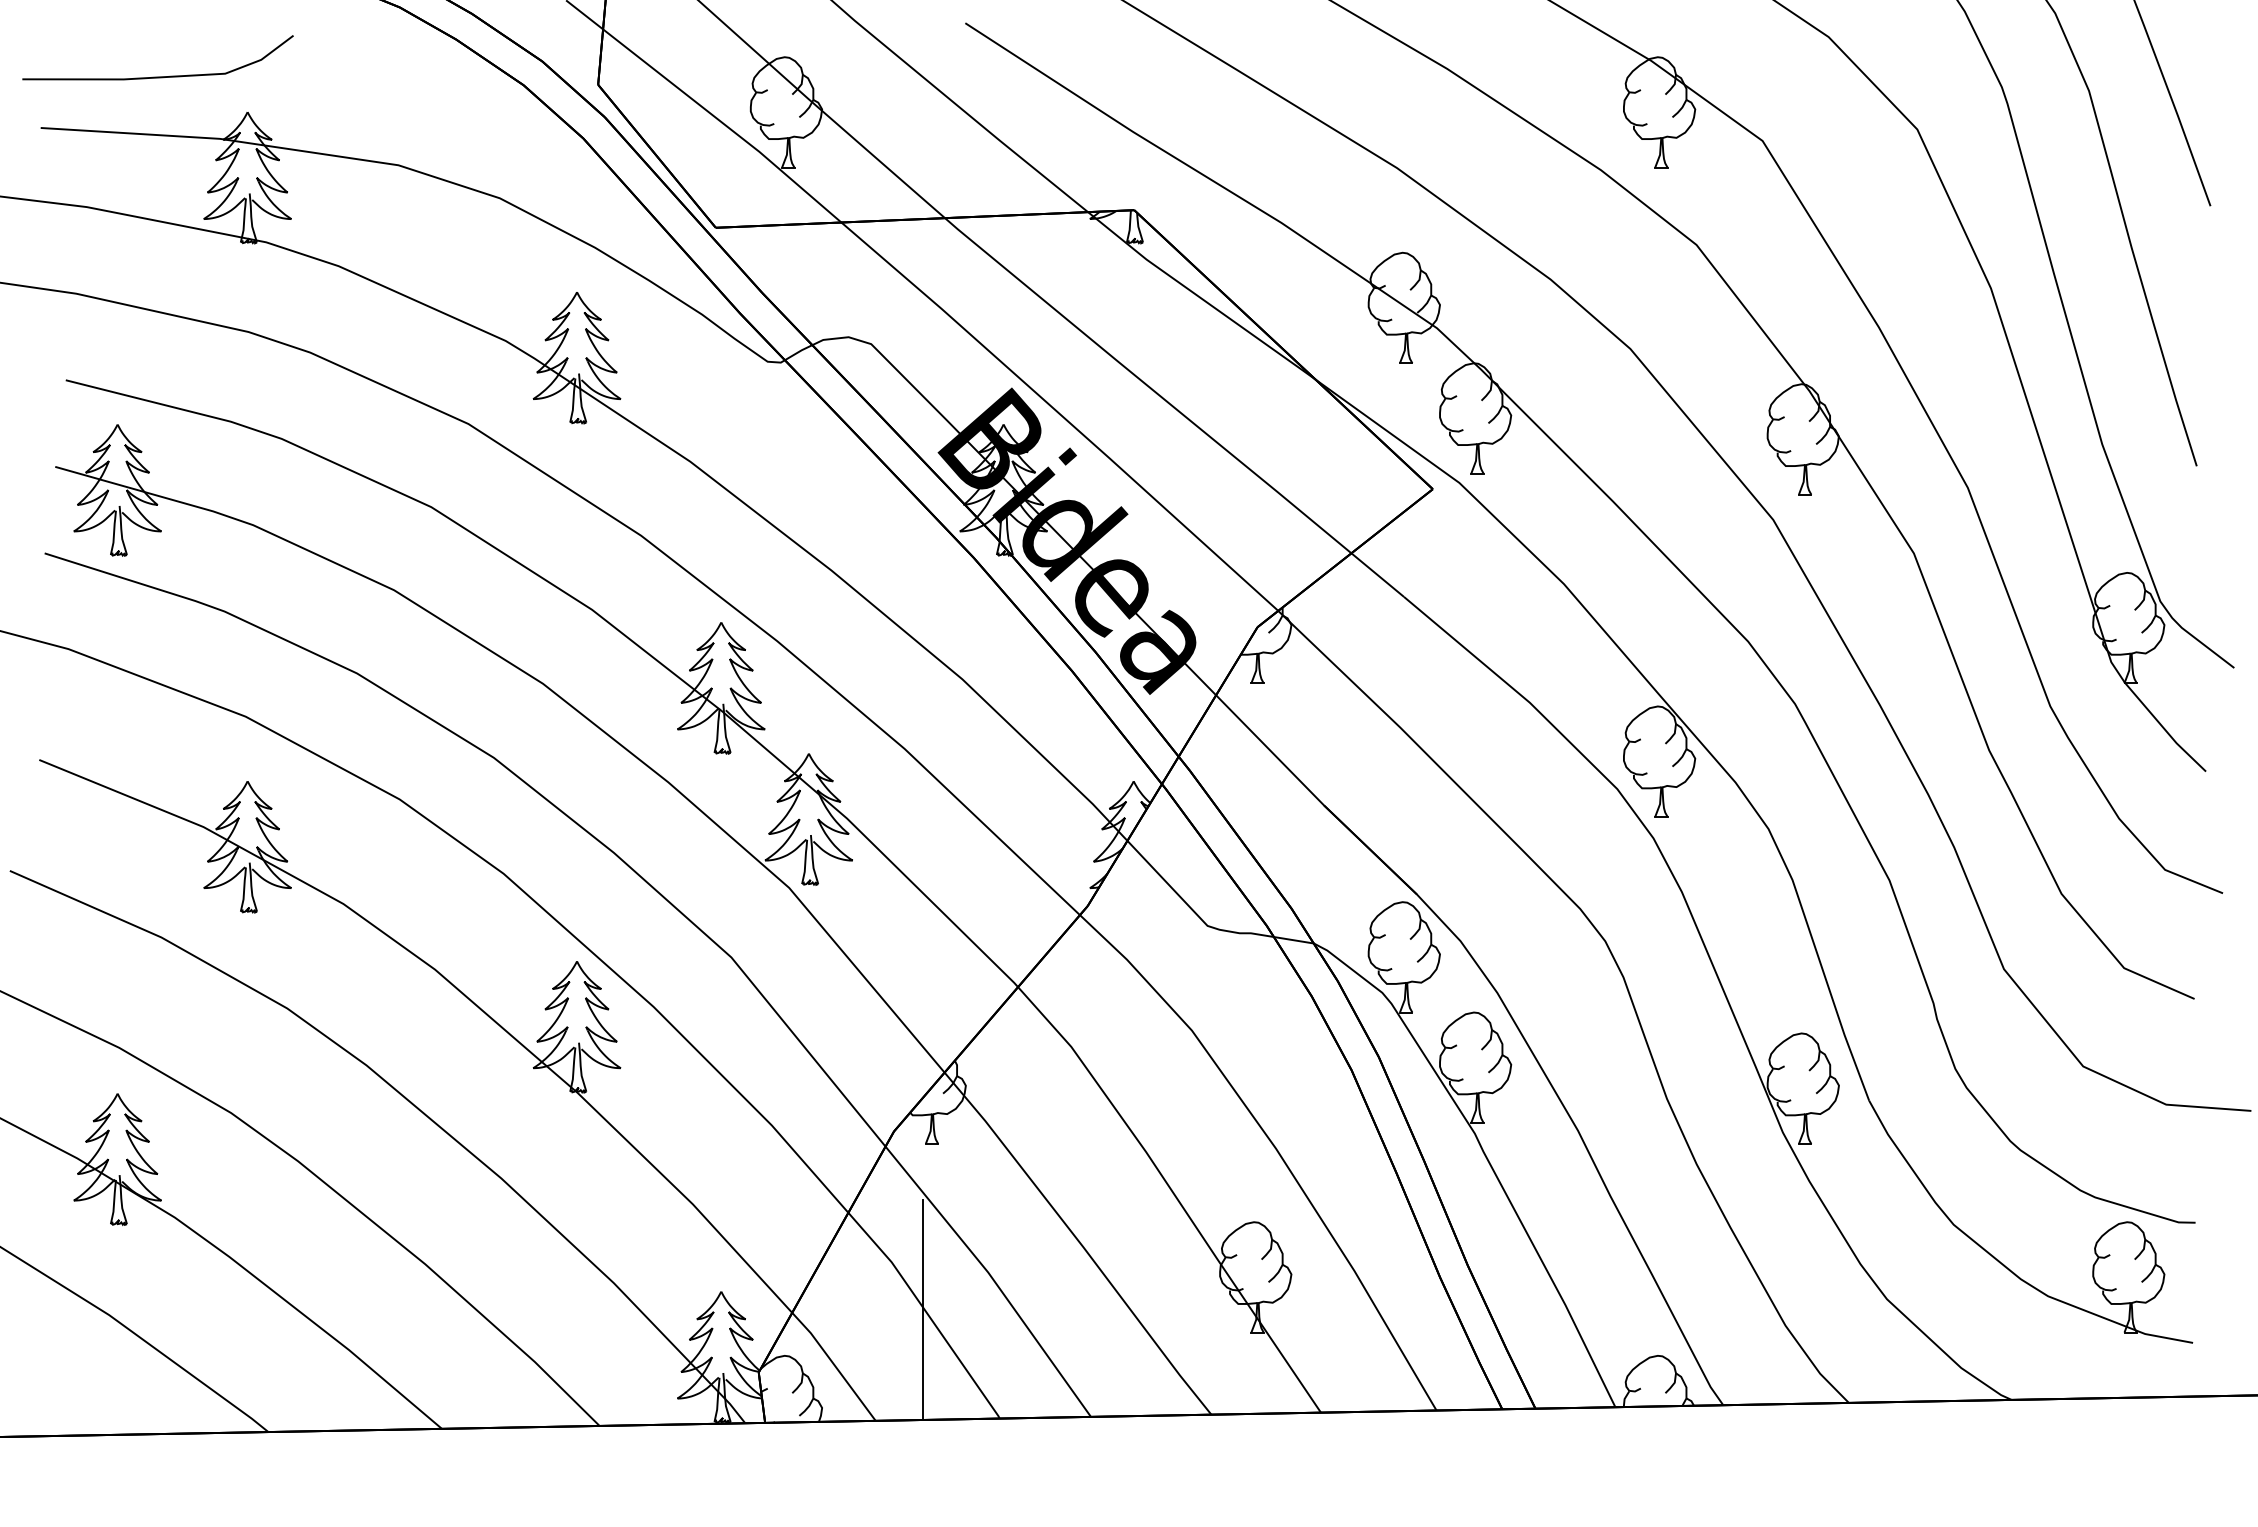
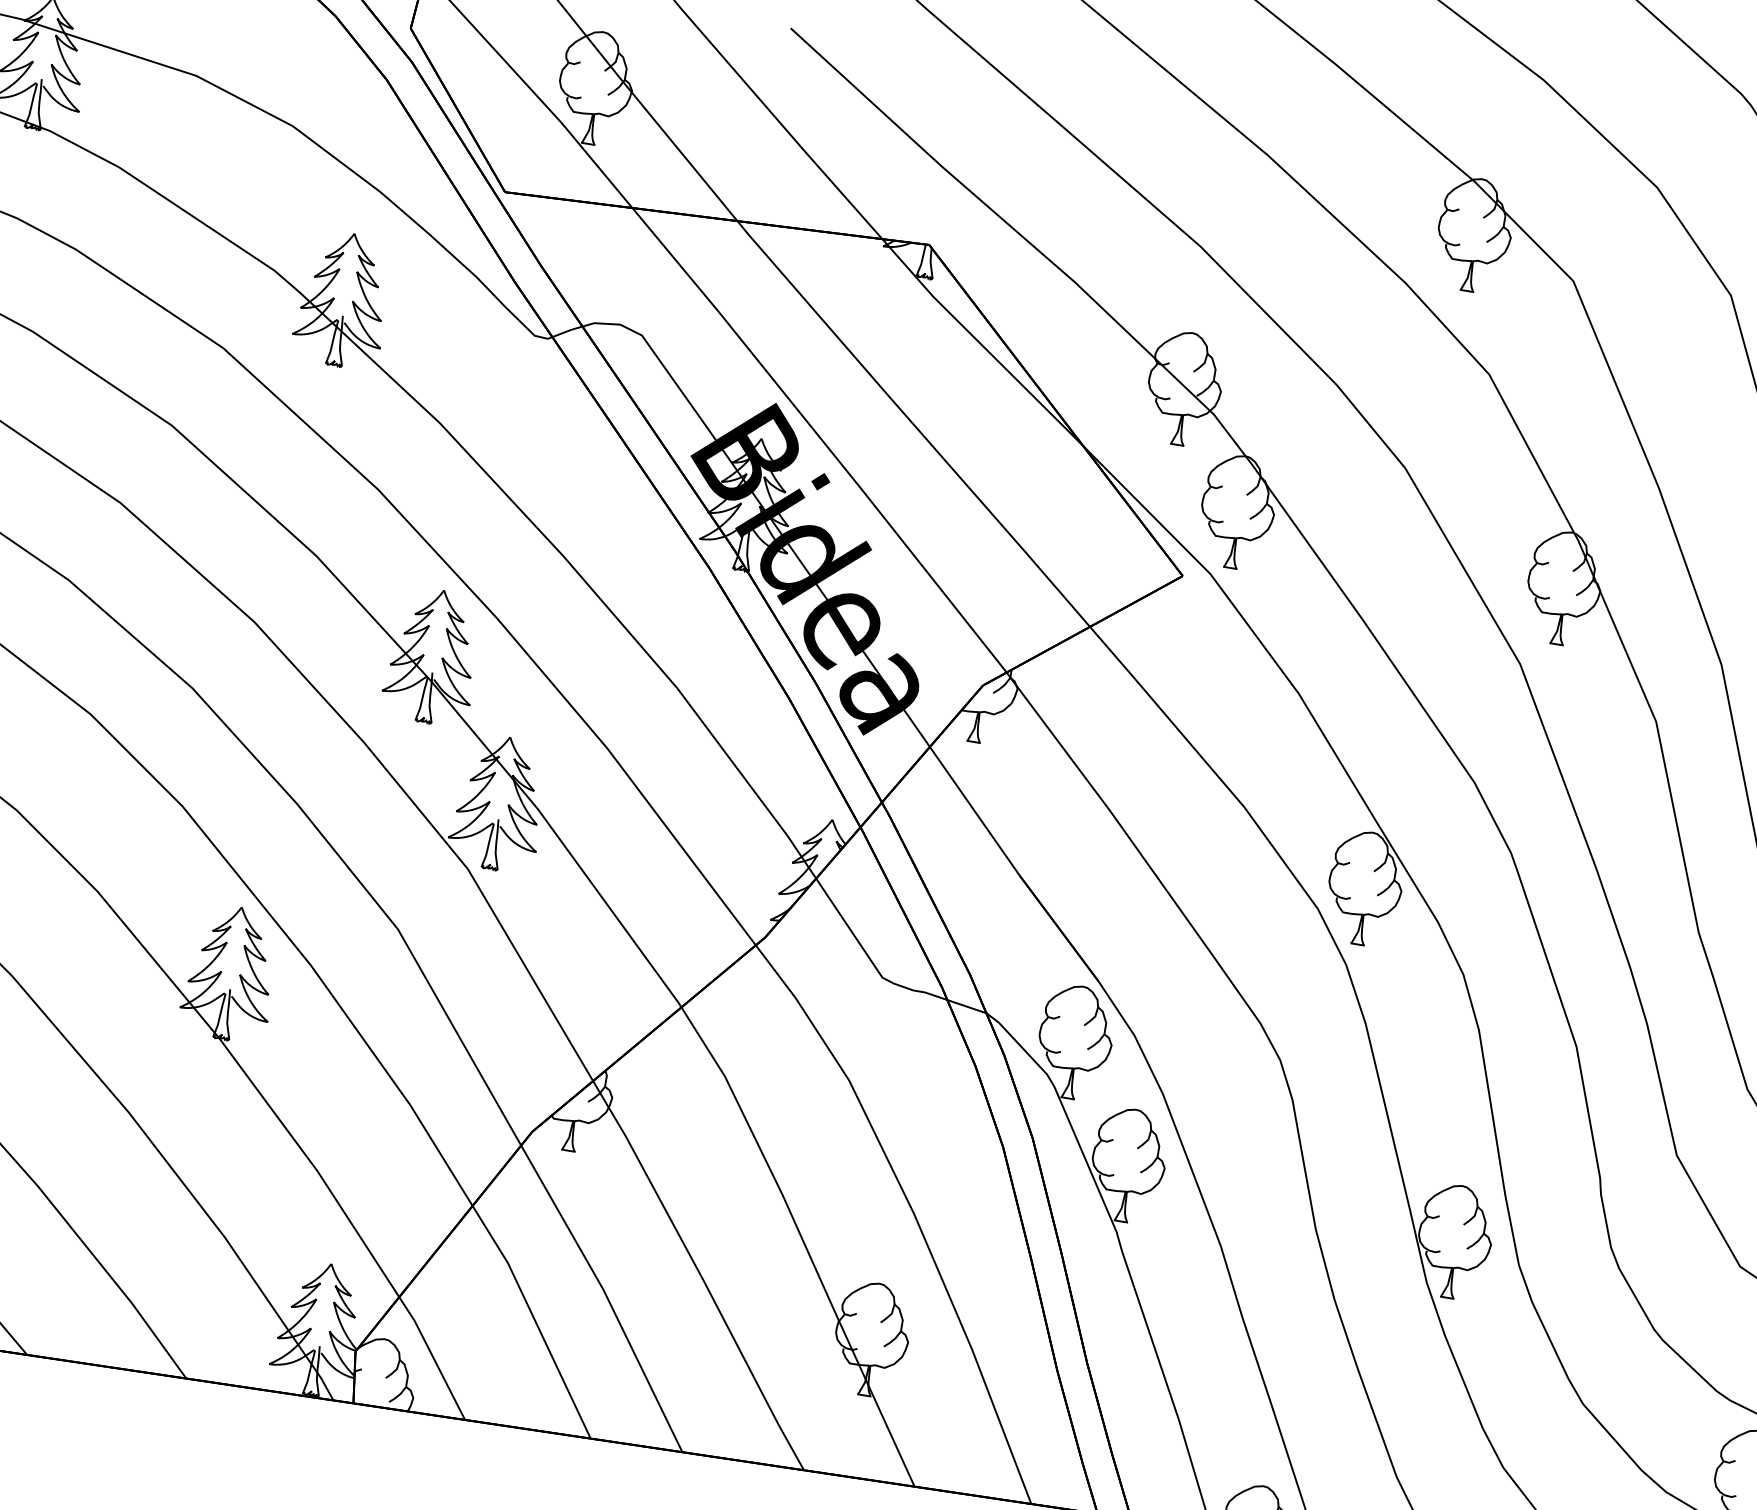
line: (922, 1309) -> (530, 1315), removed

